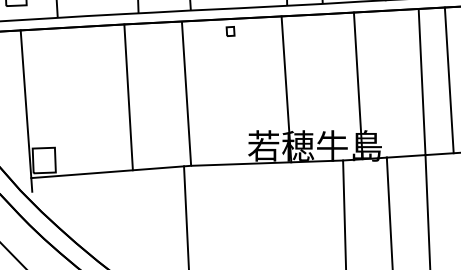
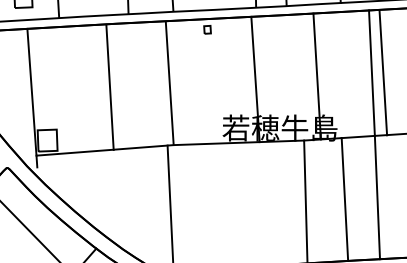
line: (449, 80) -> (383, 72), moved
line: (128, 96) -> (109, 86), moved

